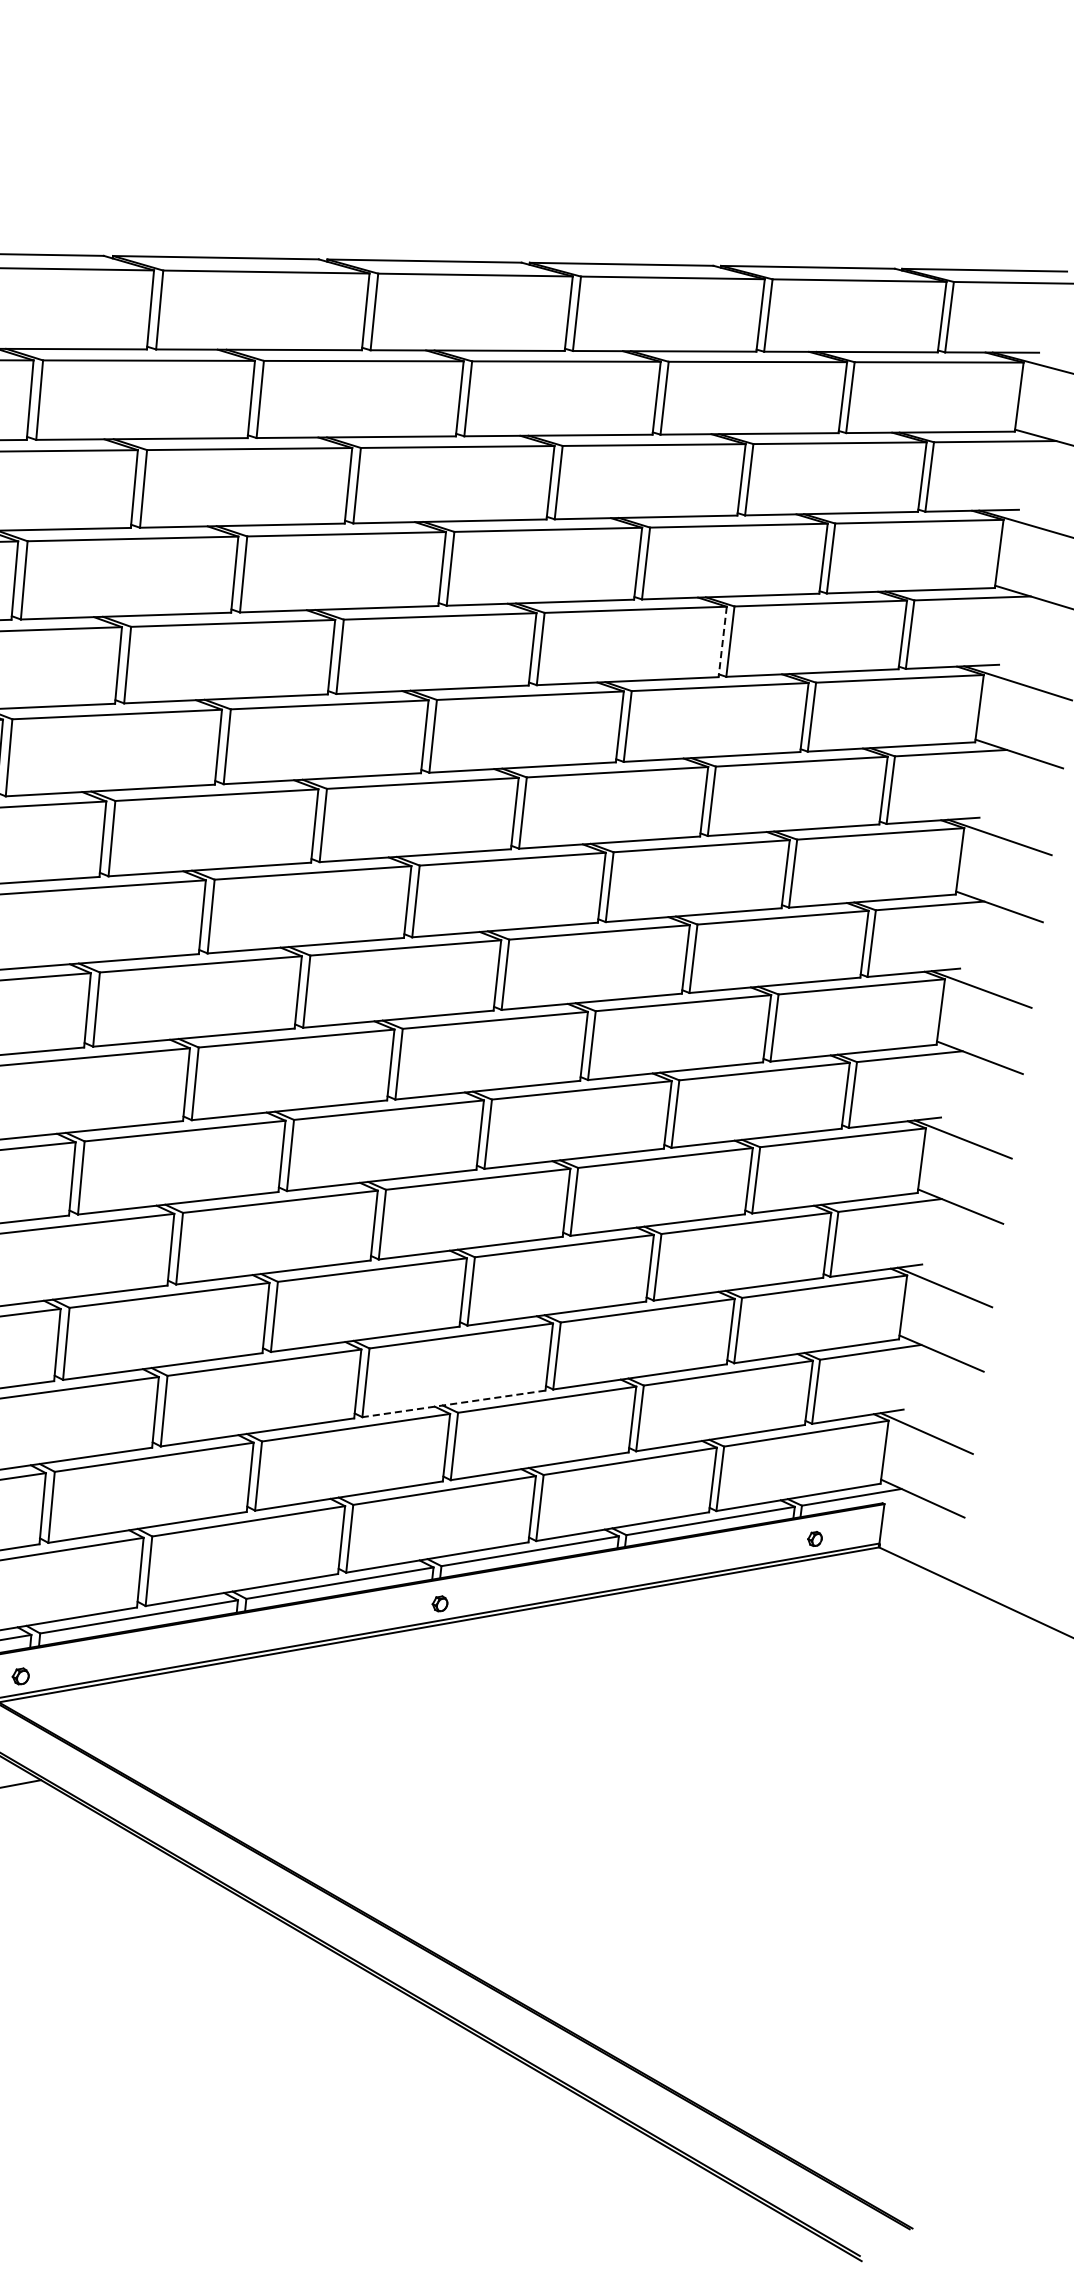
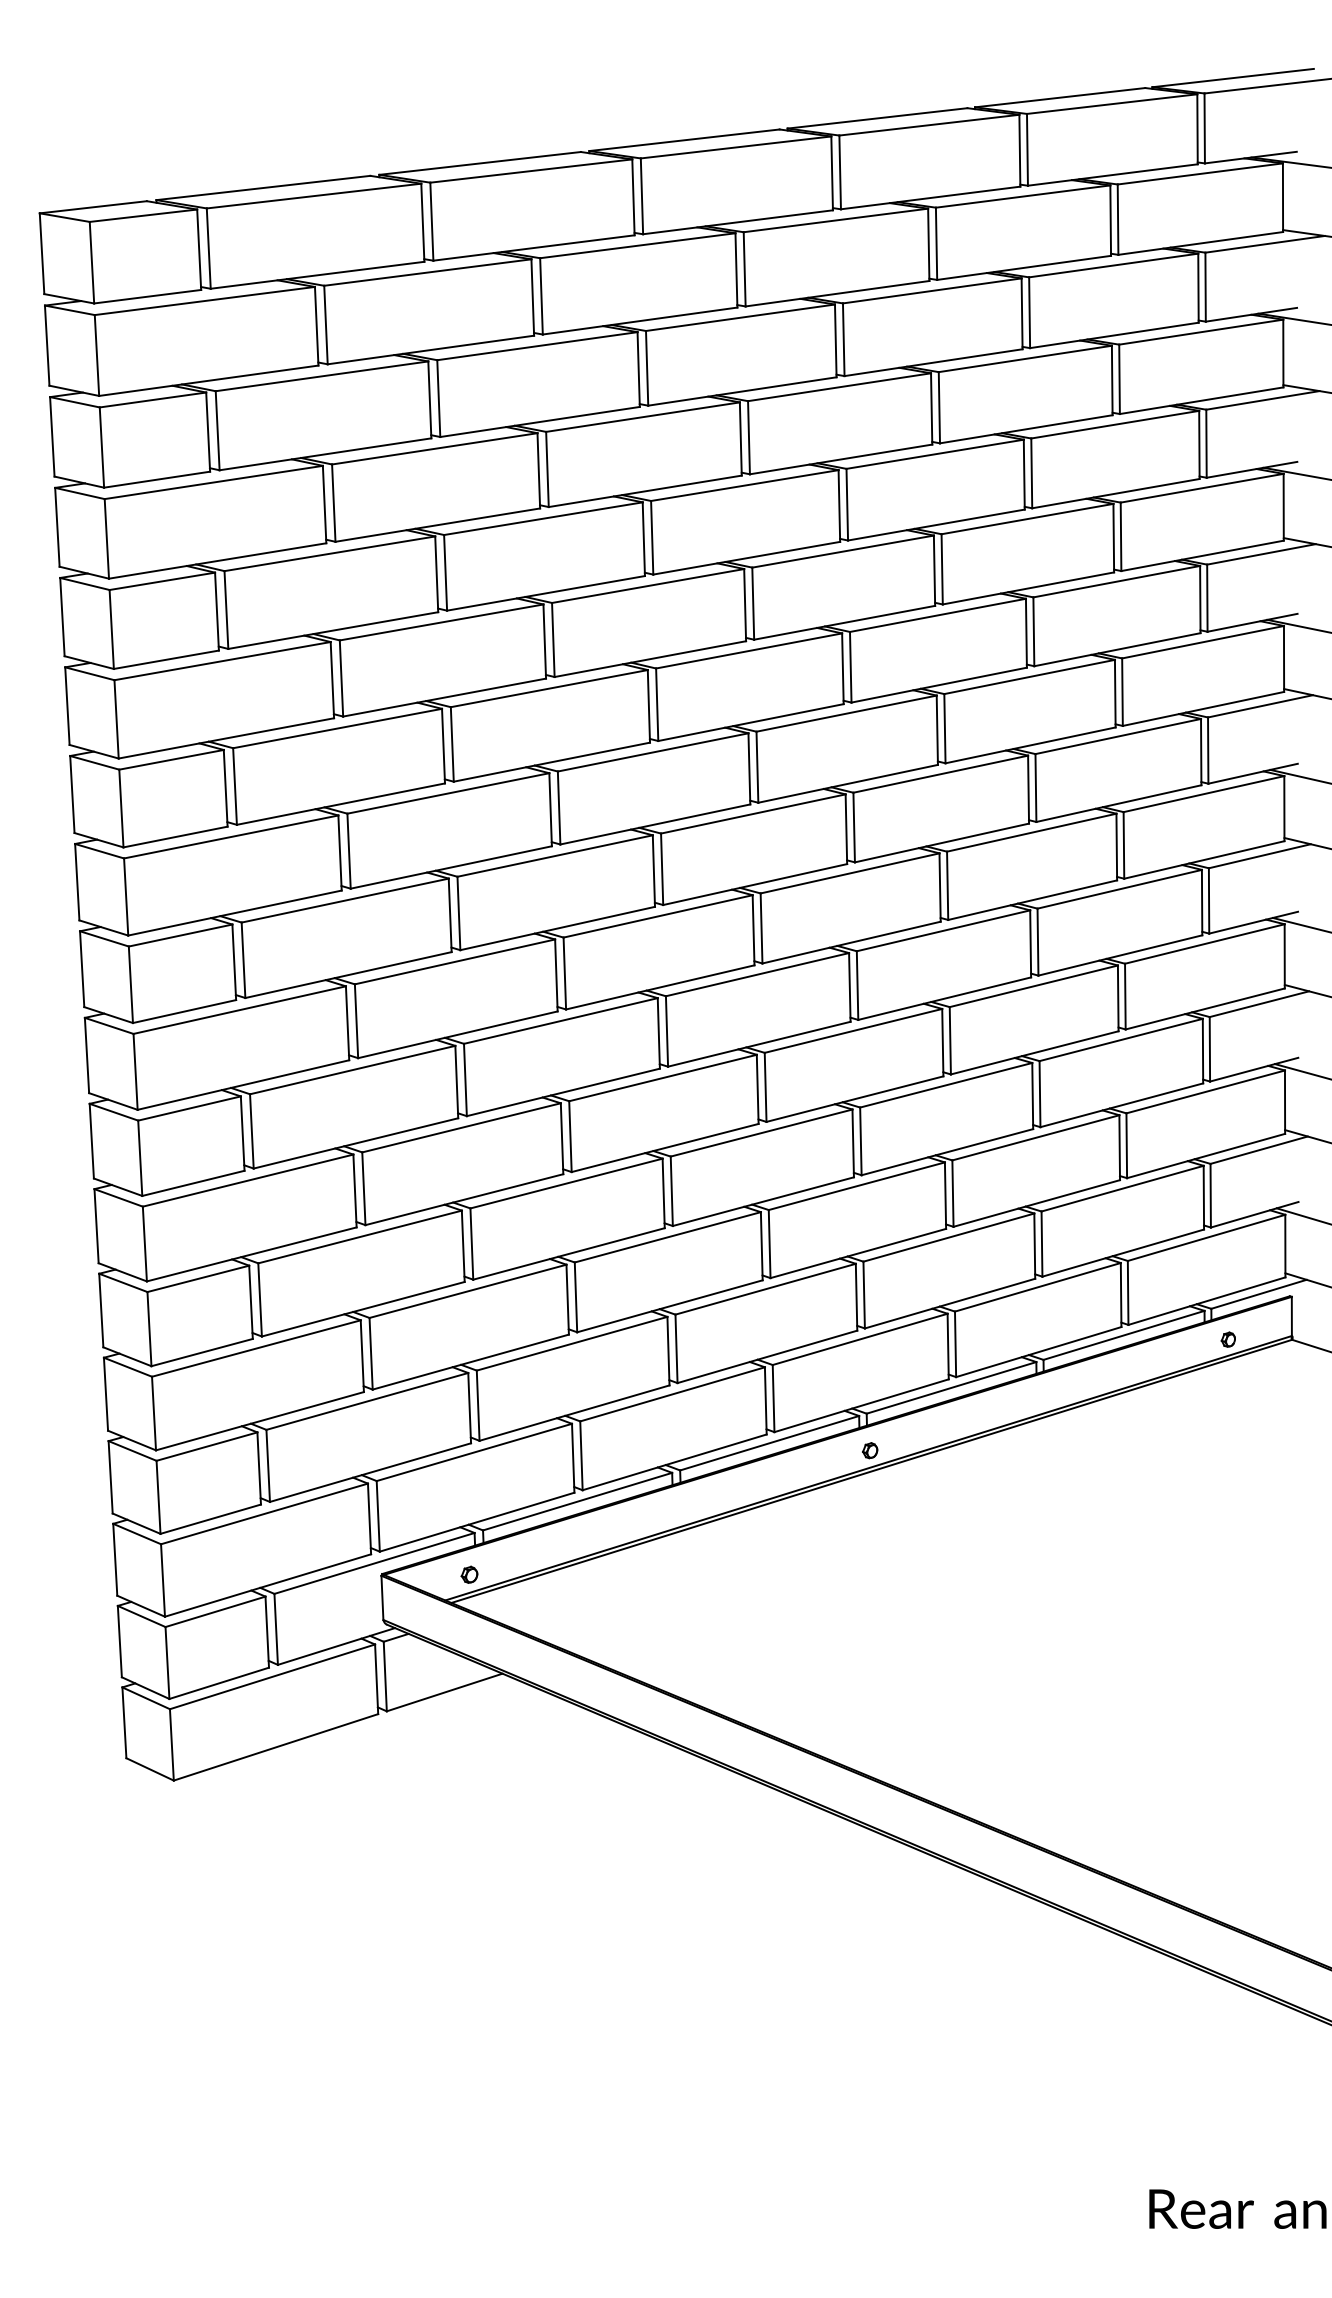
line: (722, 641) -> (1024, 474), dashed -> solid
line: (453, 1403) -> (857, 1253), dashed -> solid

